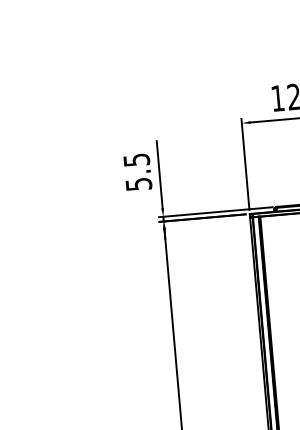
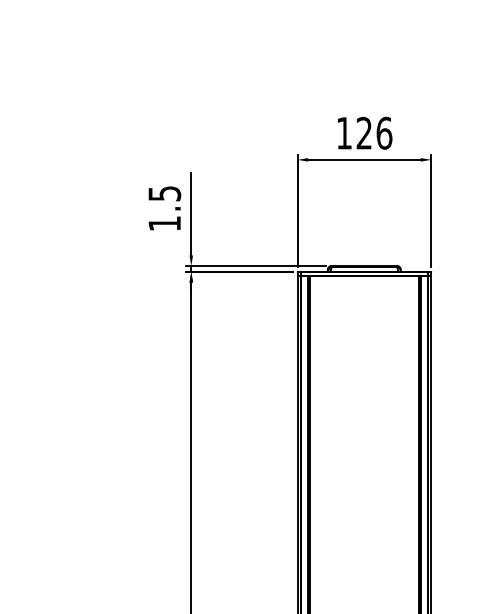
text: (138, 184) -> (164, 223), 5.5 -> 1.5

